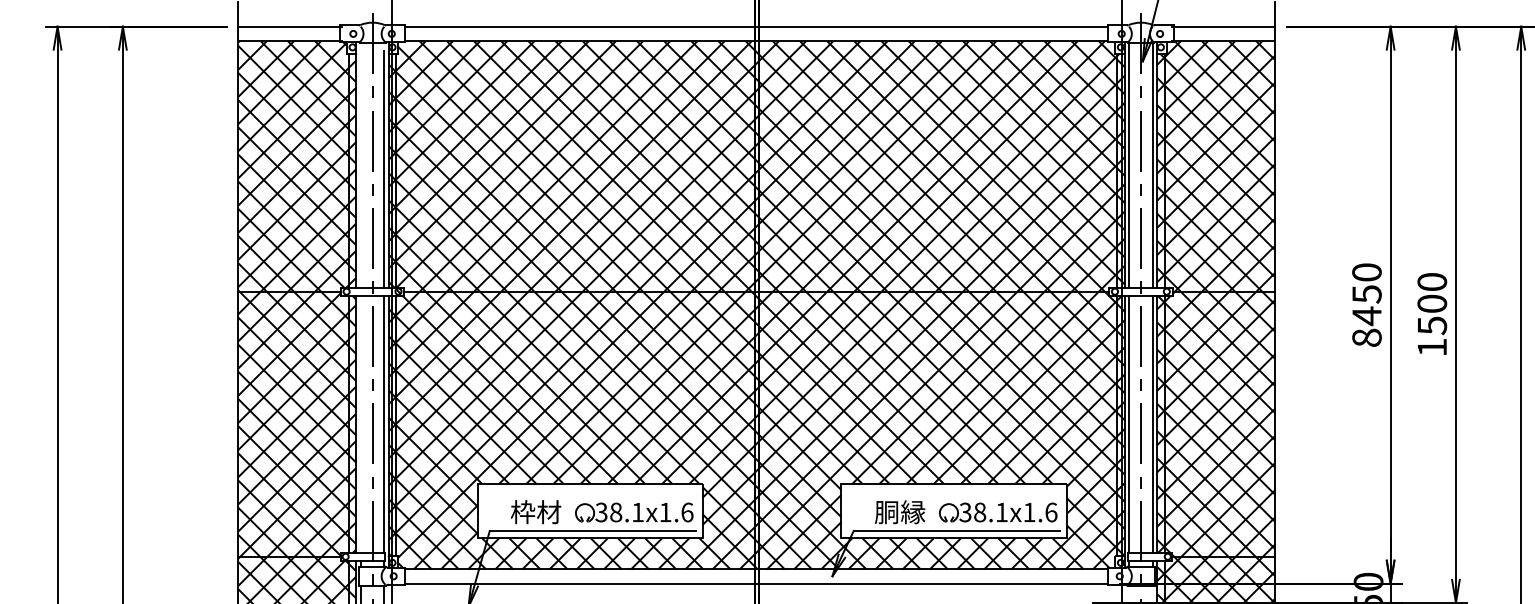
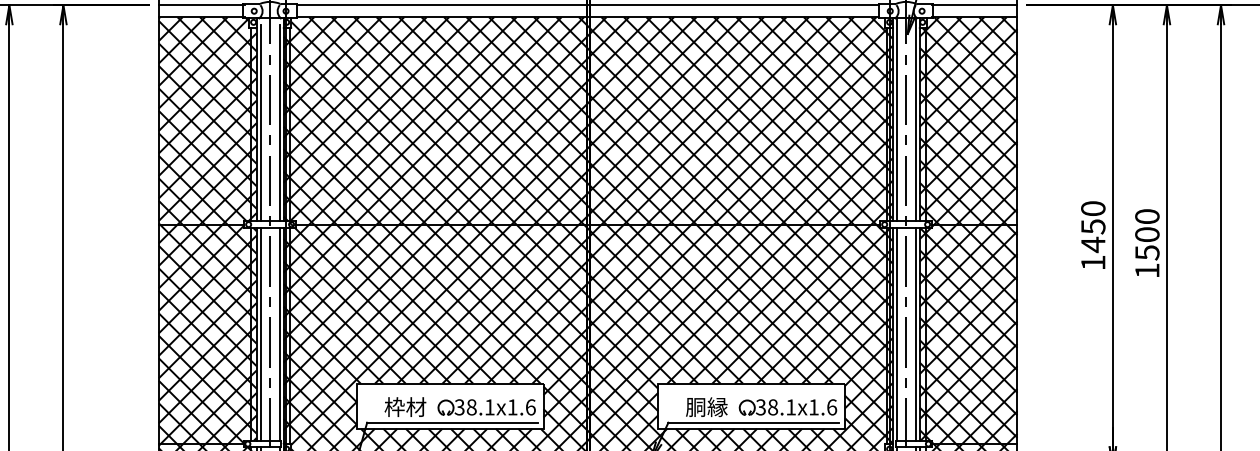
line: (360, 168) -> (260, 122), added
text: (1366, 337) -> (1092, 262), 8450 -> 1450
line: (360, 423) -> (260, 333), added

